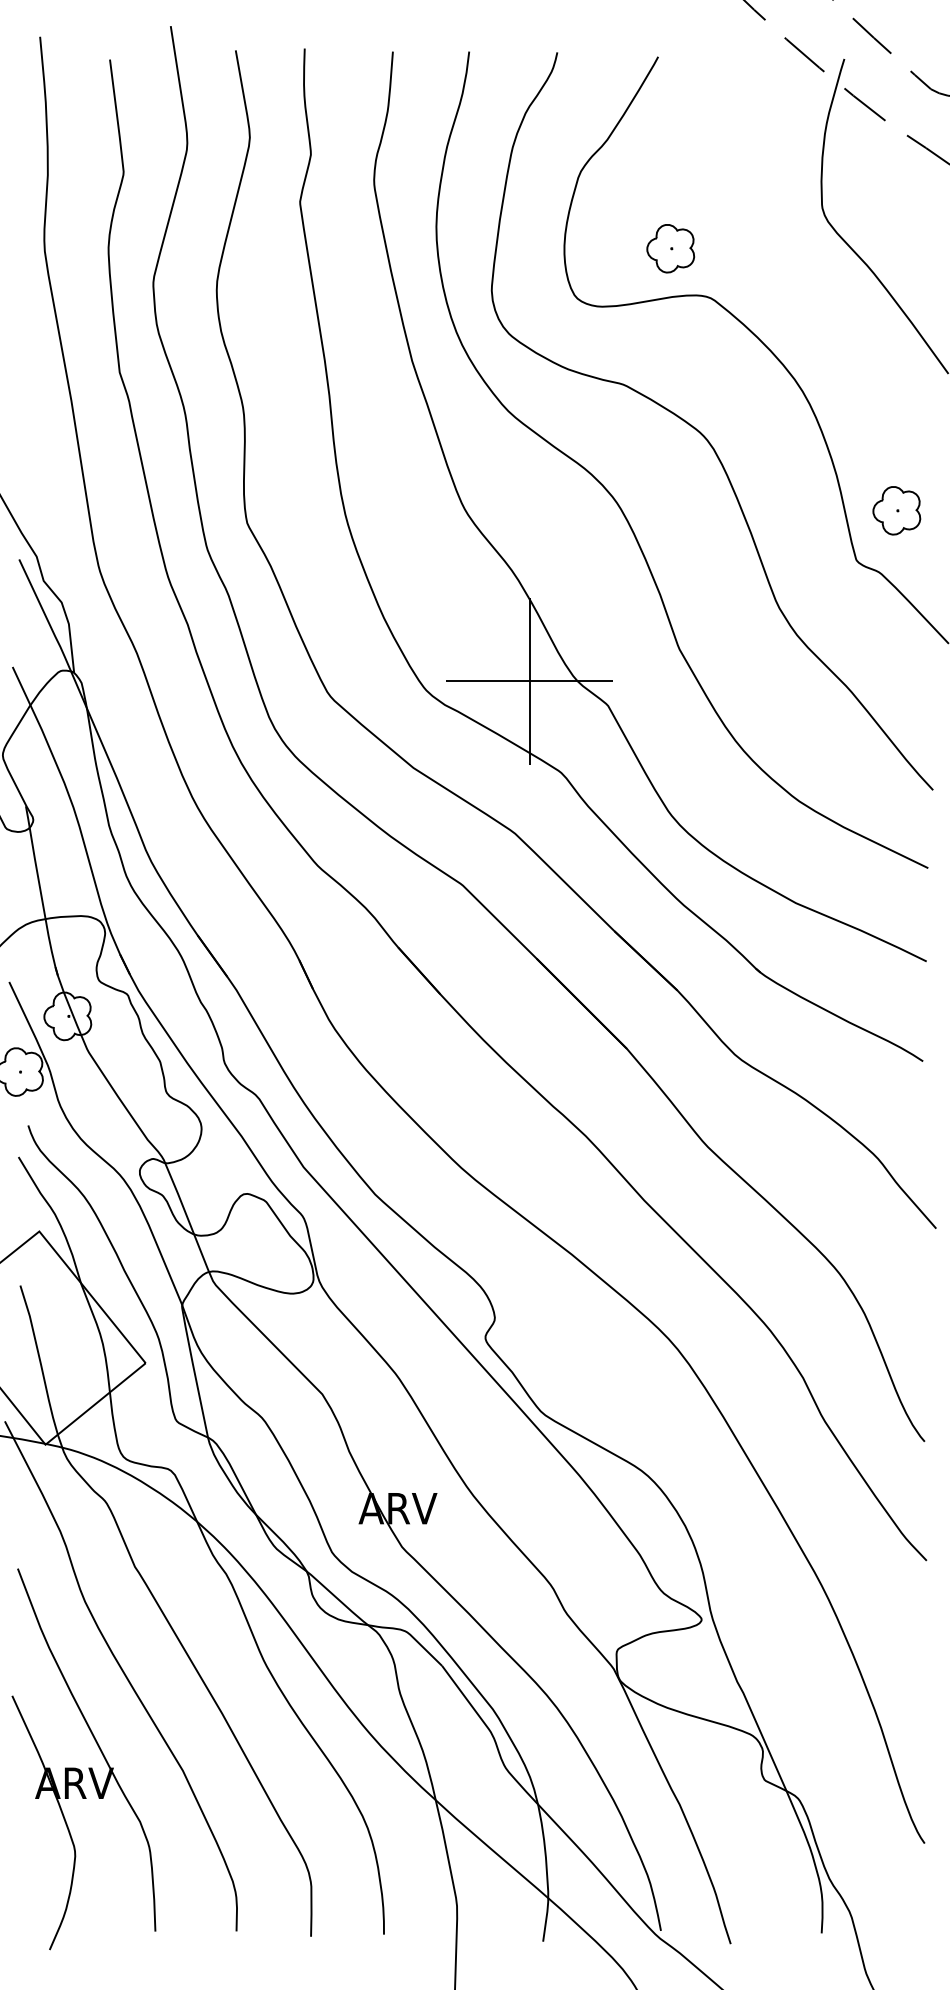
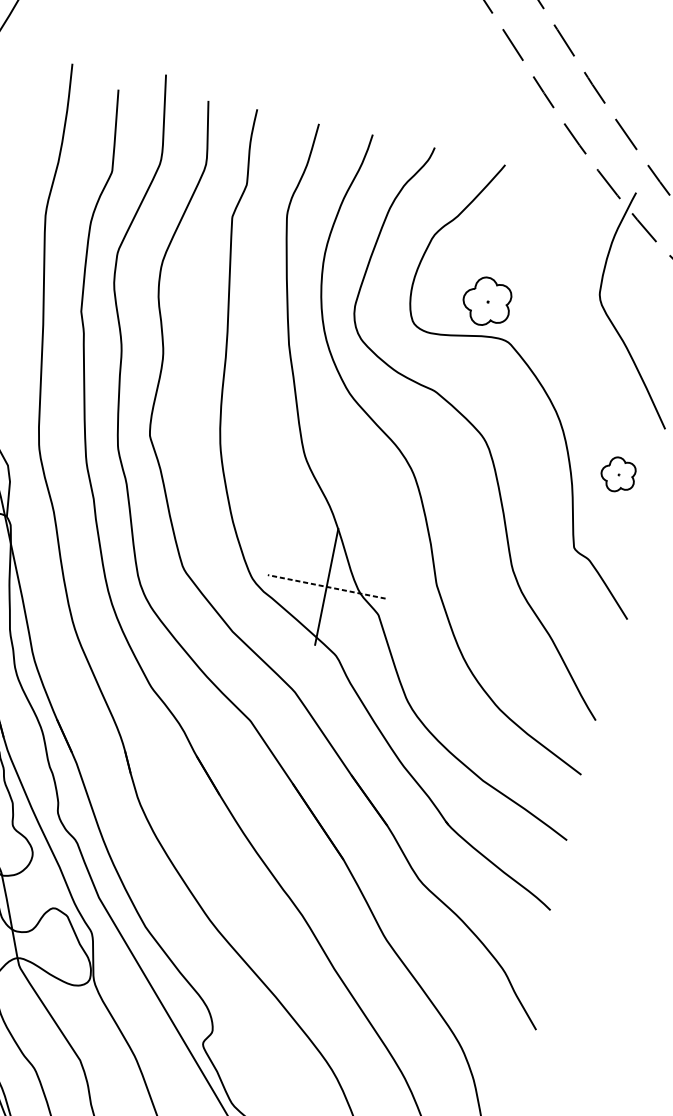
part: (670, 248) -> (486, 301), size x1.4
part: (896, 510) -> (618, 474), moved
line: (529, 681) -> (326, 587), solid -> dashed

